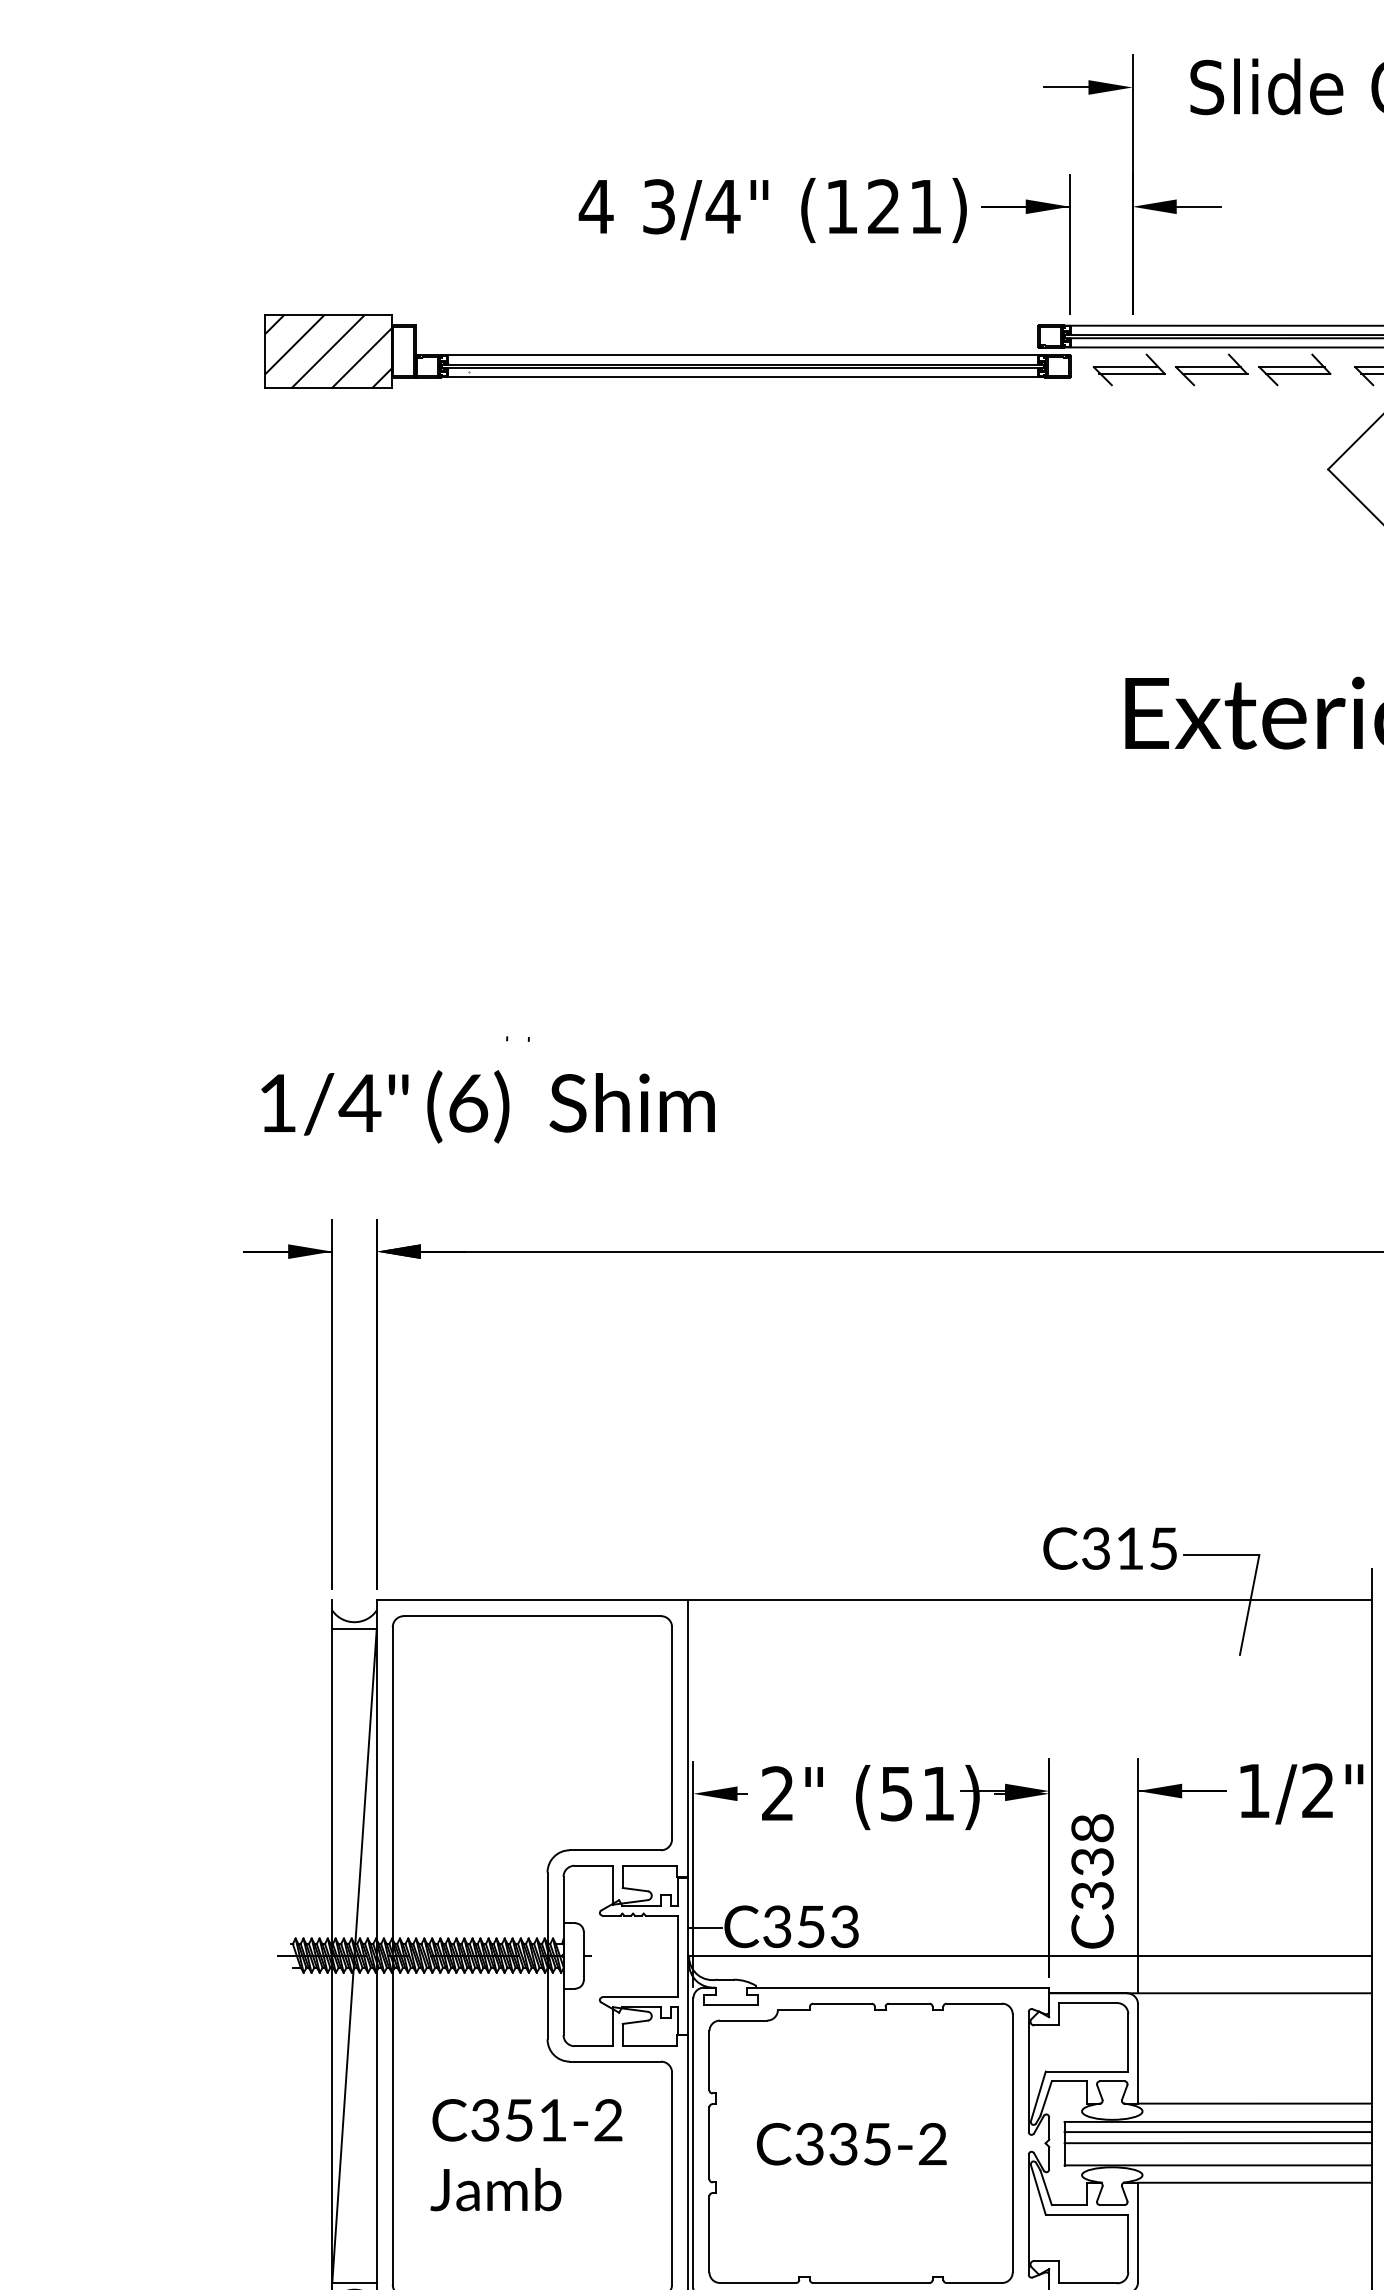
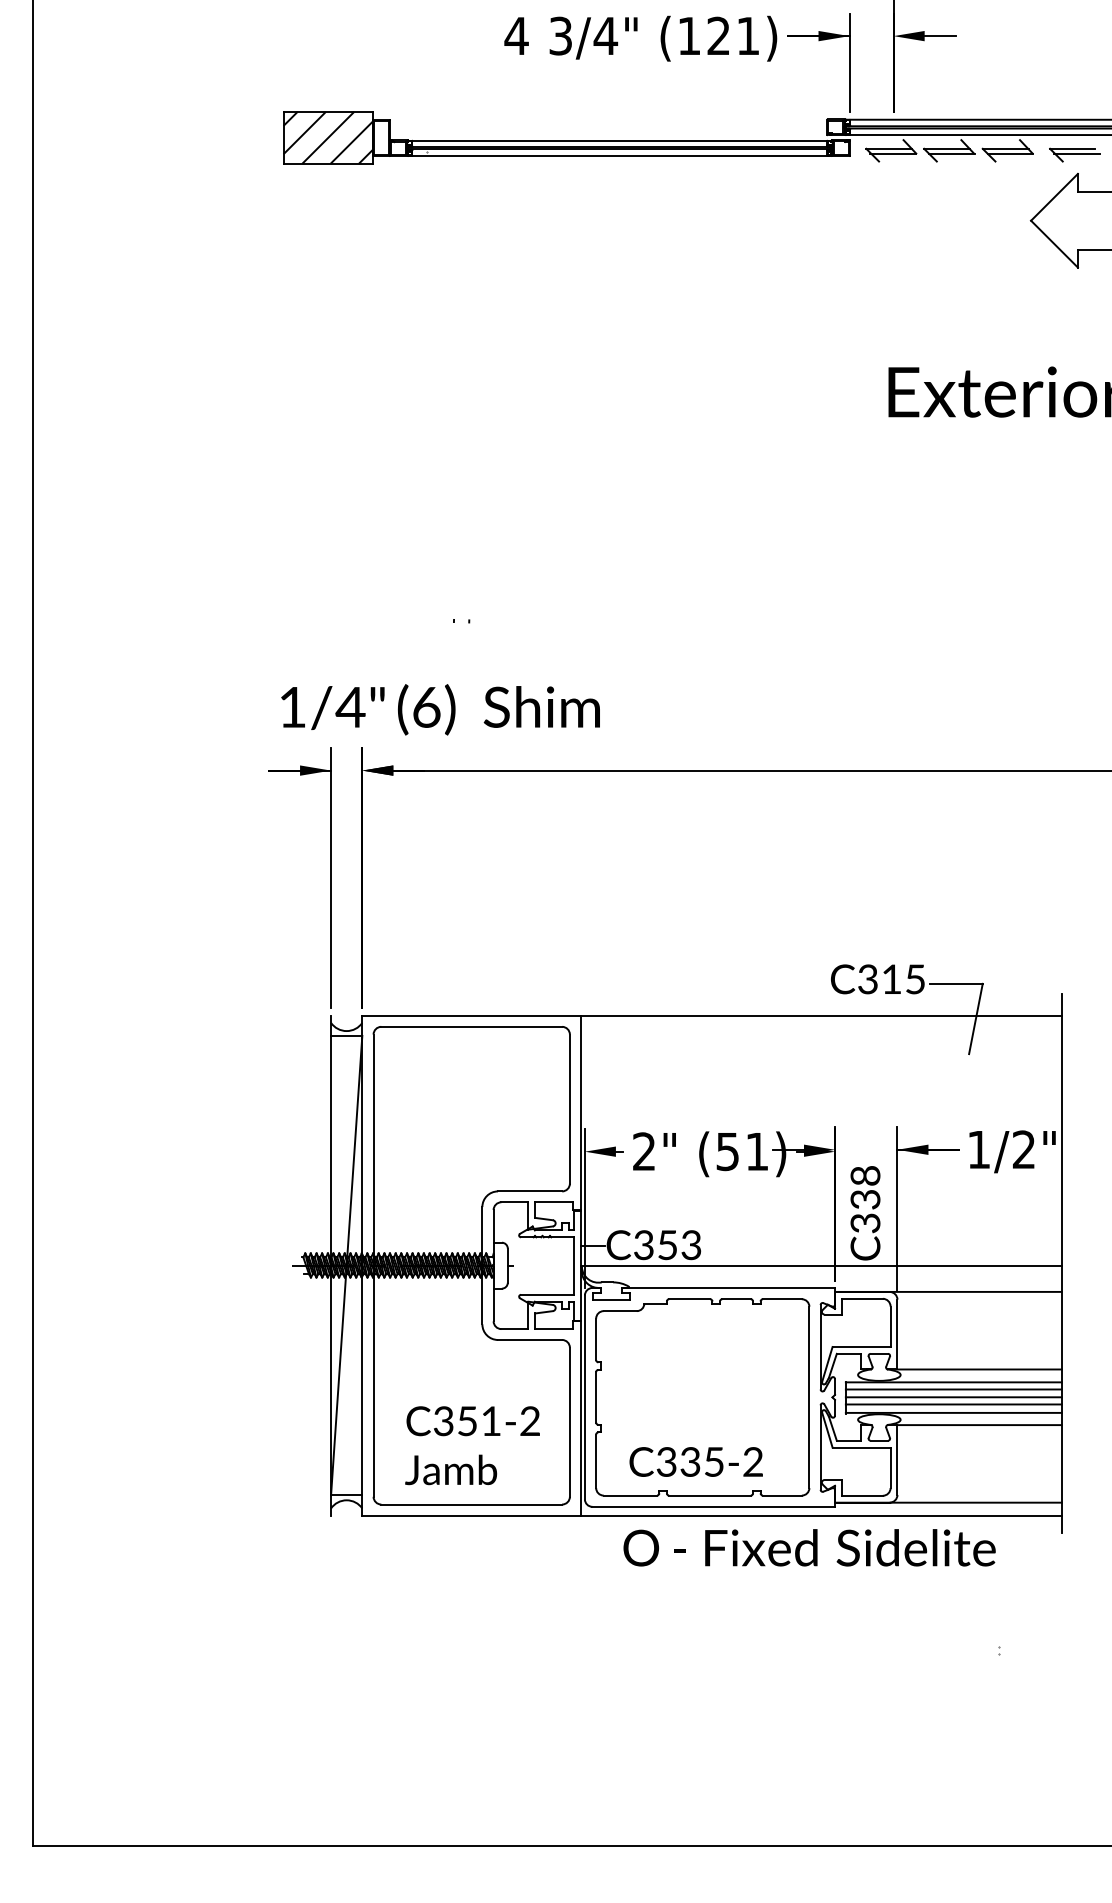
text: (487, 1106) -> (440, 709), moved
text: (850, 2143) -> (695, 1461), moved
line: (1217, 2153) -> (953, 1404), added
text: (526, 2154) -> (472, 1445), moved

